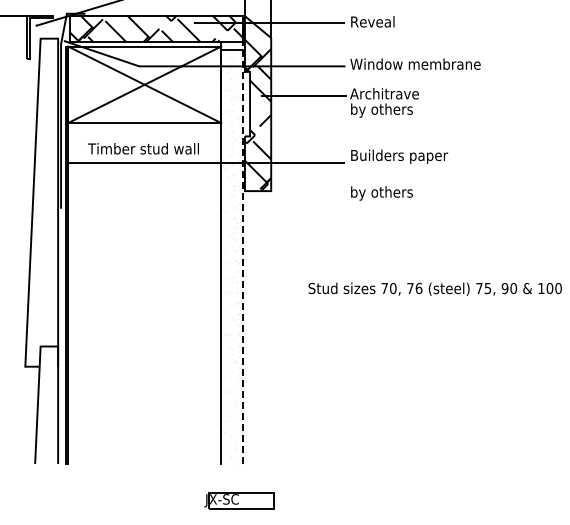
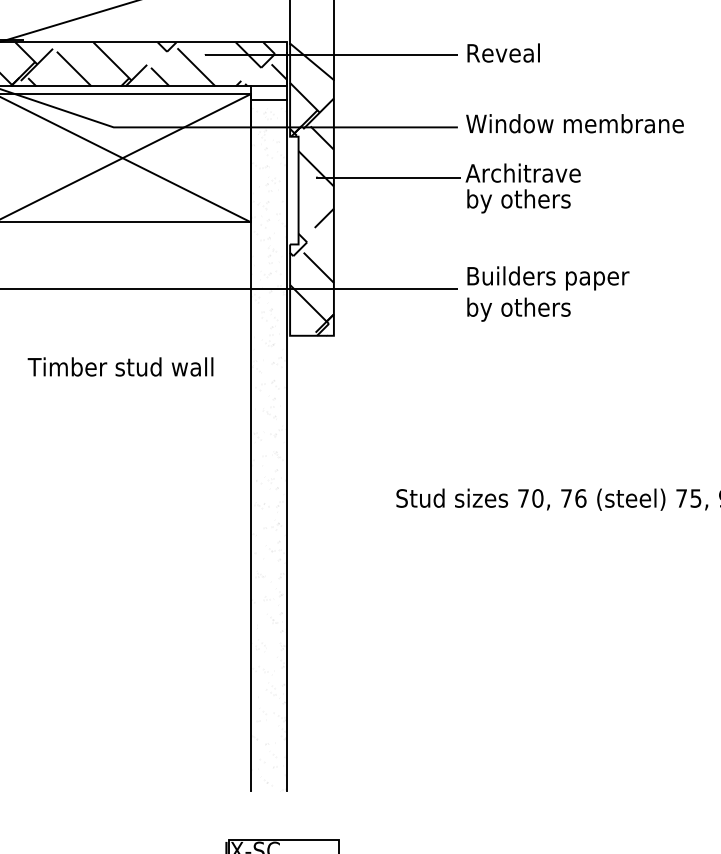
text: (143, 148) -> (120, 366), moved
text: (381, 193) -> (518, 309), moved
line: (243, 242) -> (287, 421), dashed -> solid

